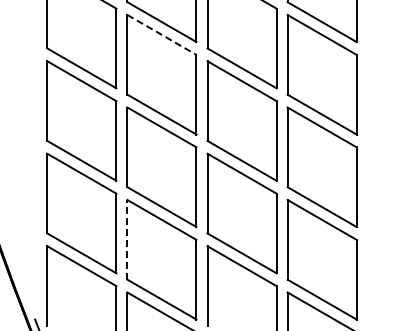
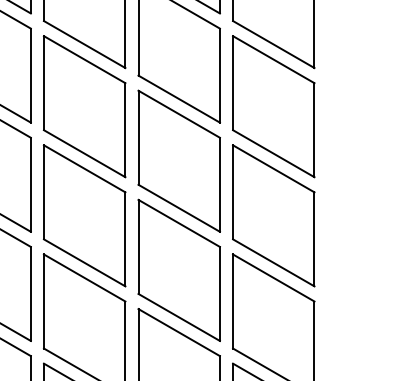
line: (161, 34) -> (84, 59), dashed -> solid
line: (127, 239) -> (44, 301), dashed -> solid

